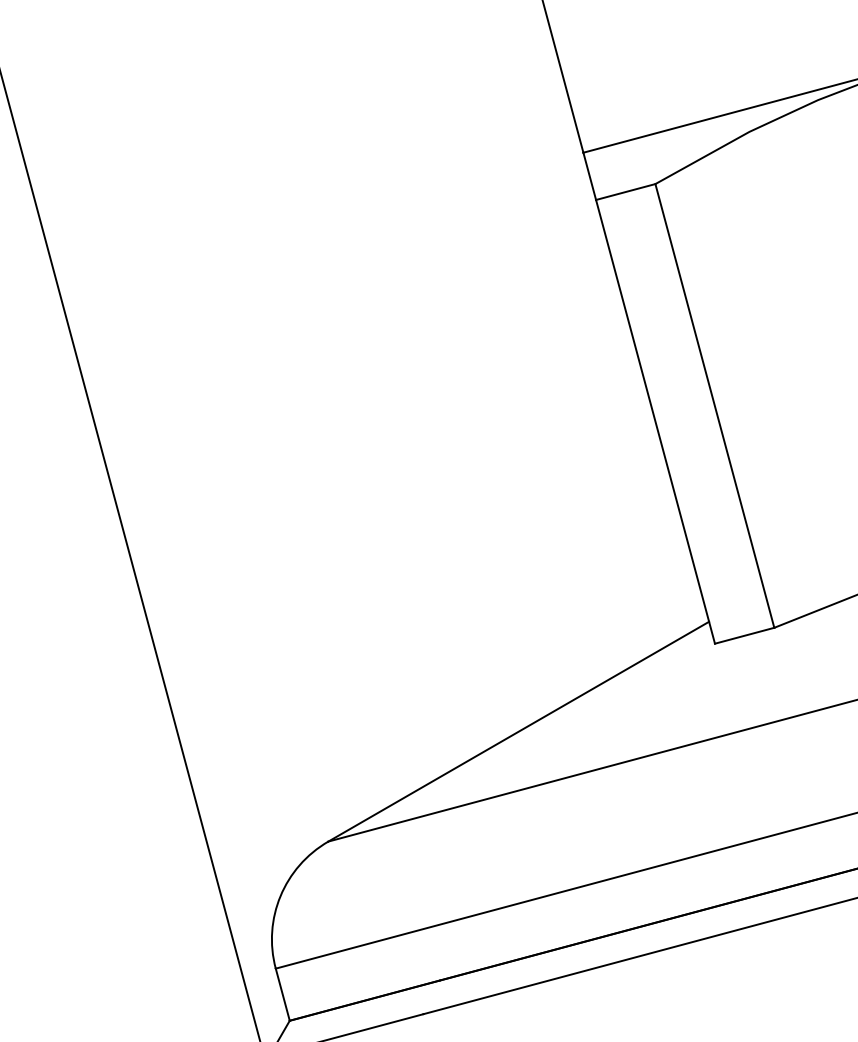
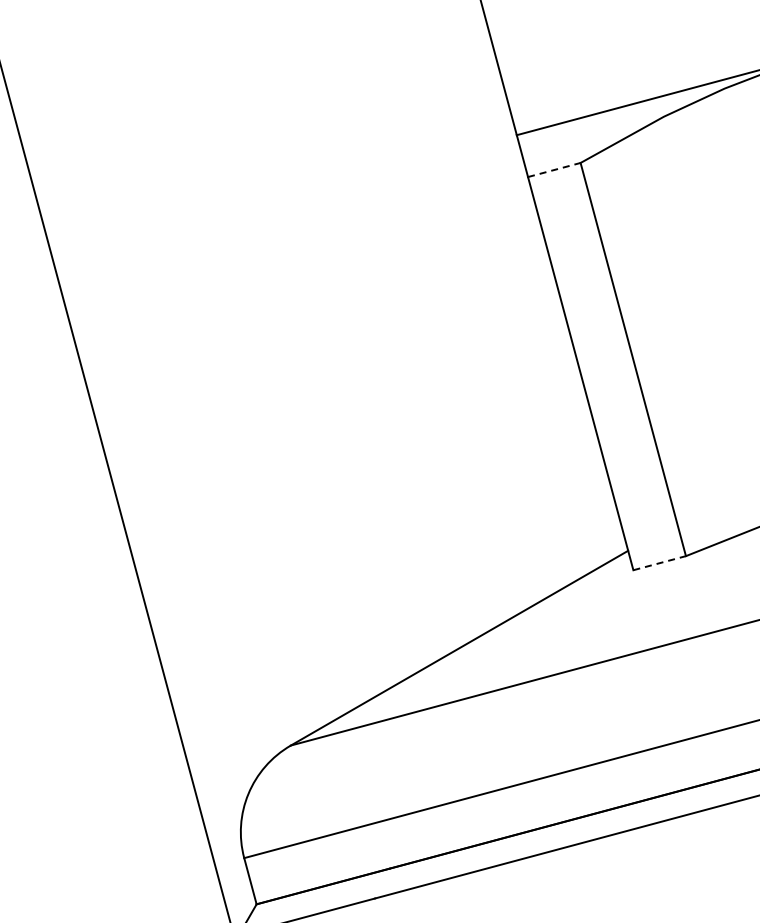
line: (625, 191) -> (554, 169), solid -> dashed
line: (745, 636) -> (660, 563), solid -> dashed

